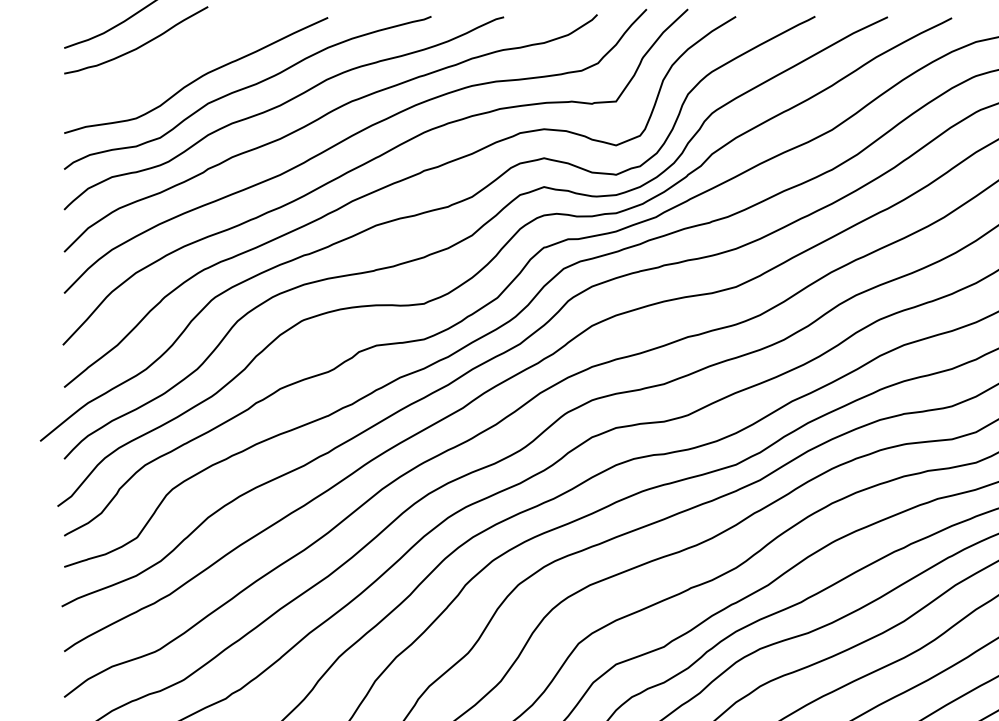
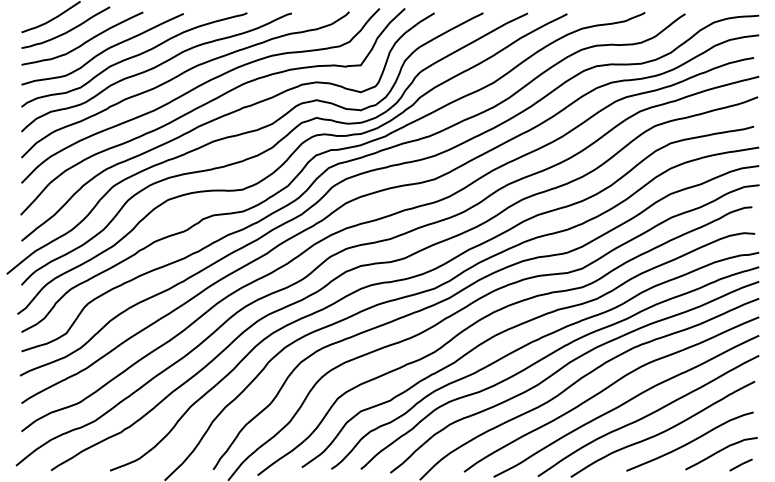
curve: (164, 64) -> (83, 42), added

